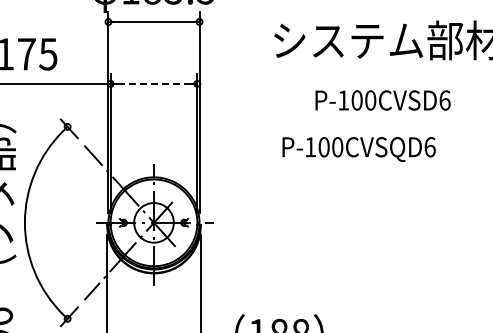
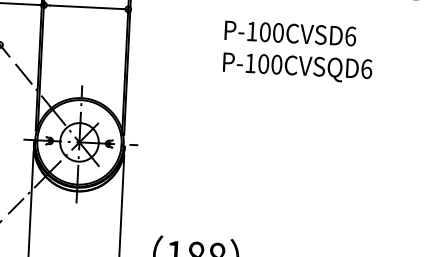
line: (153, 83) -> (85, 6), dashed -> solid
text: (382, 100) -> (289, 33), moved
text: (358, 149) -> (297, 67), moved

